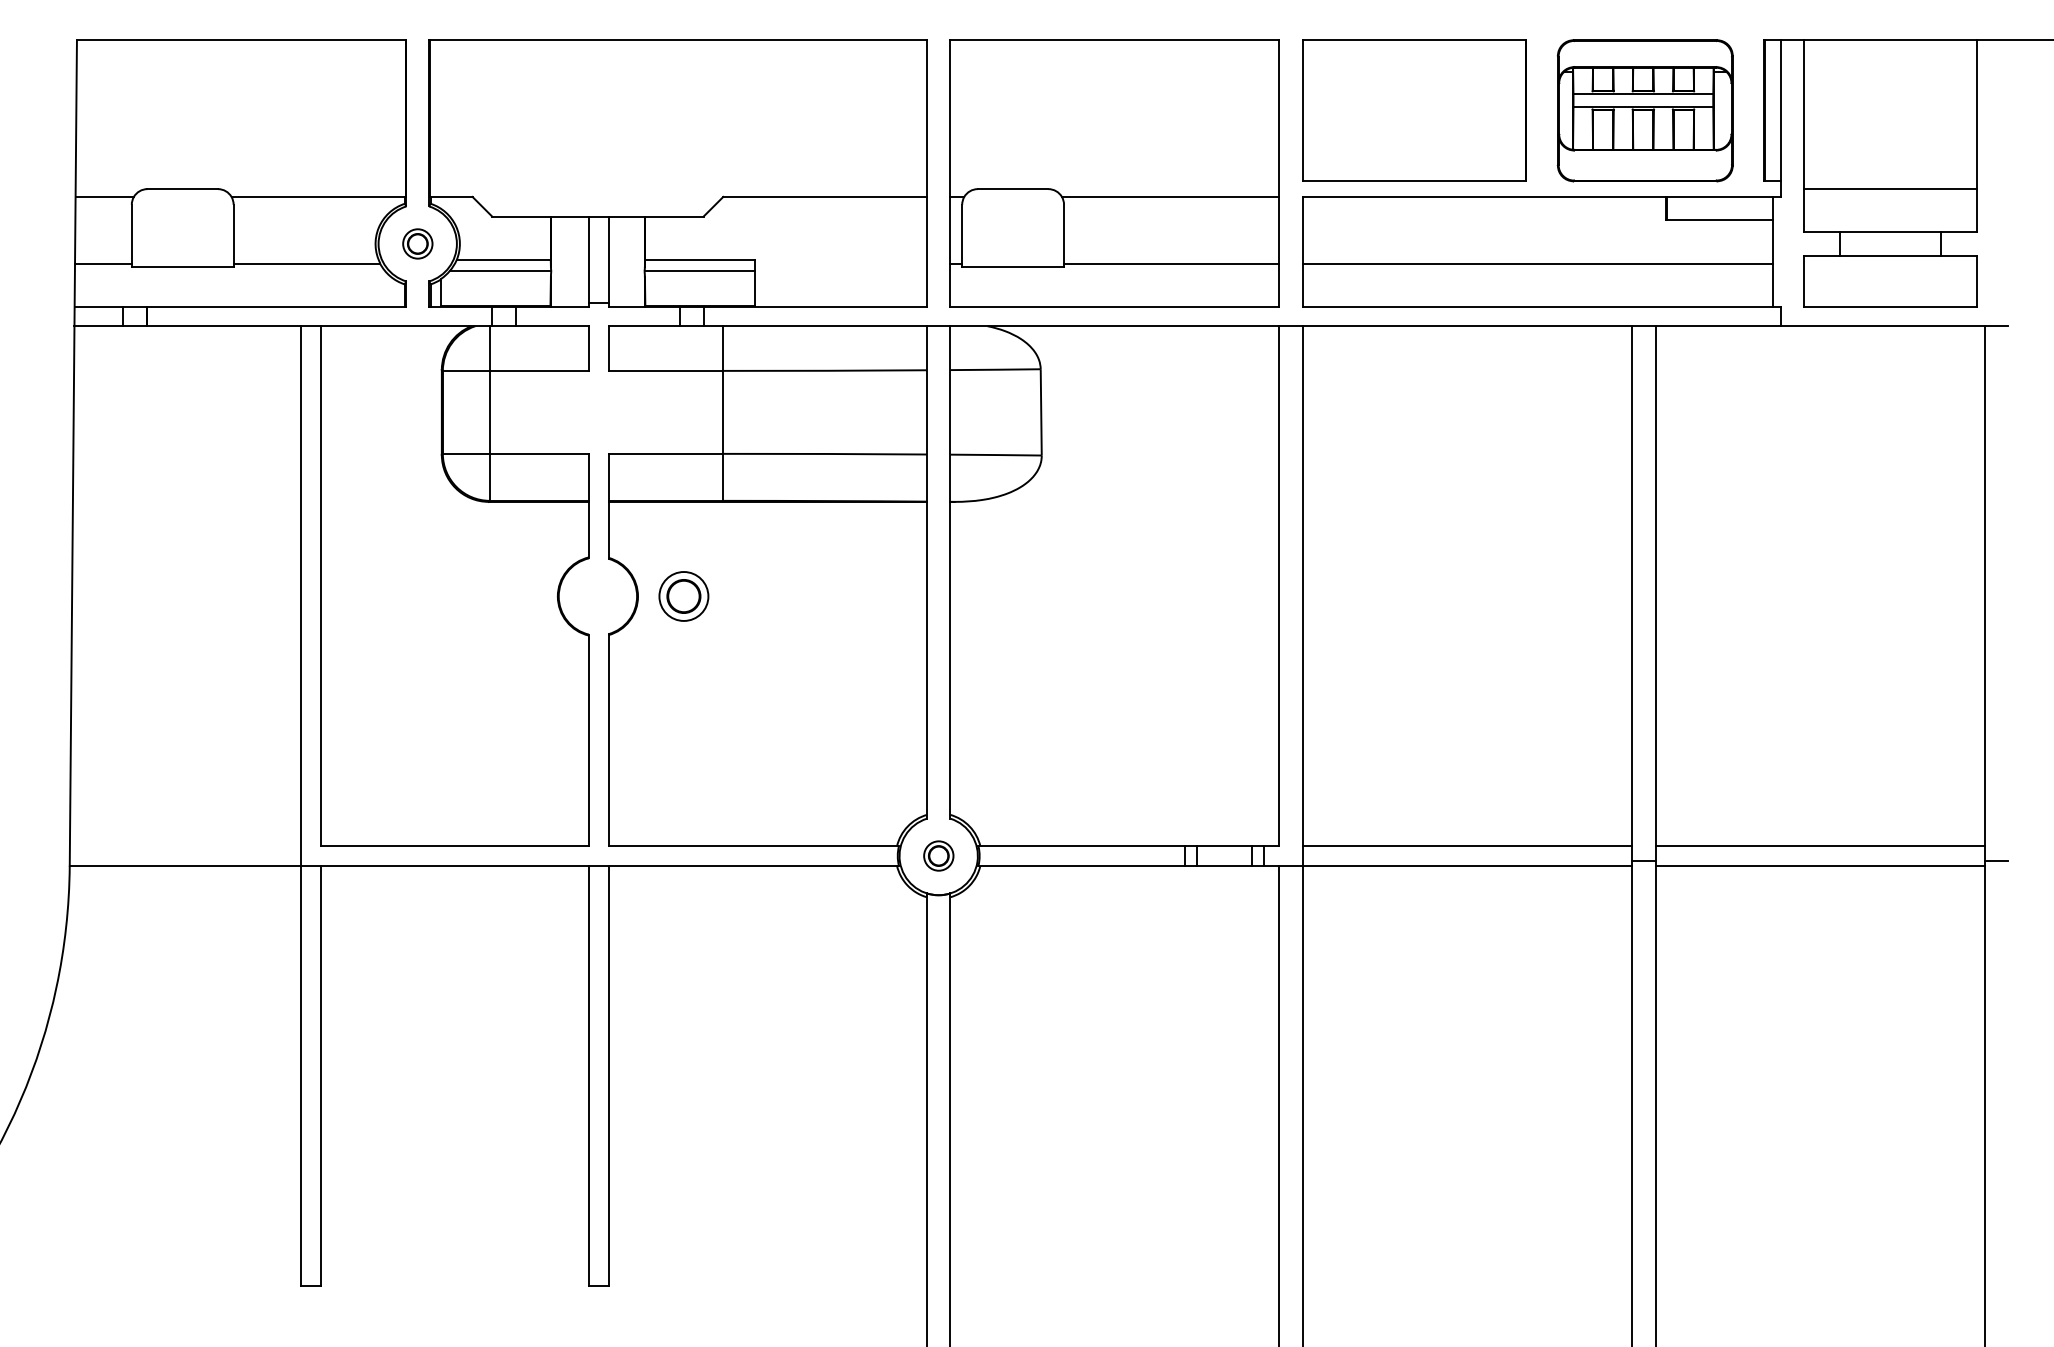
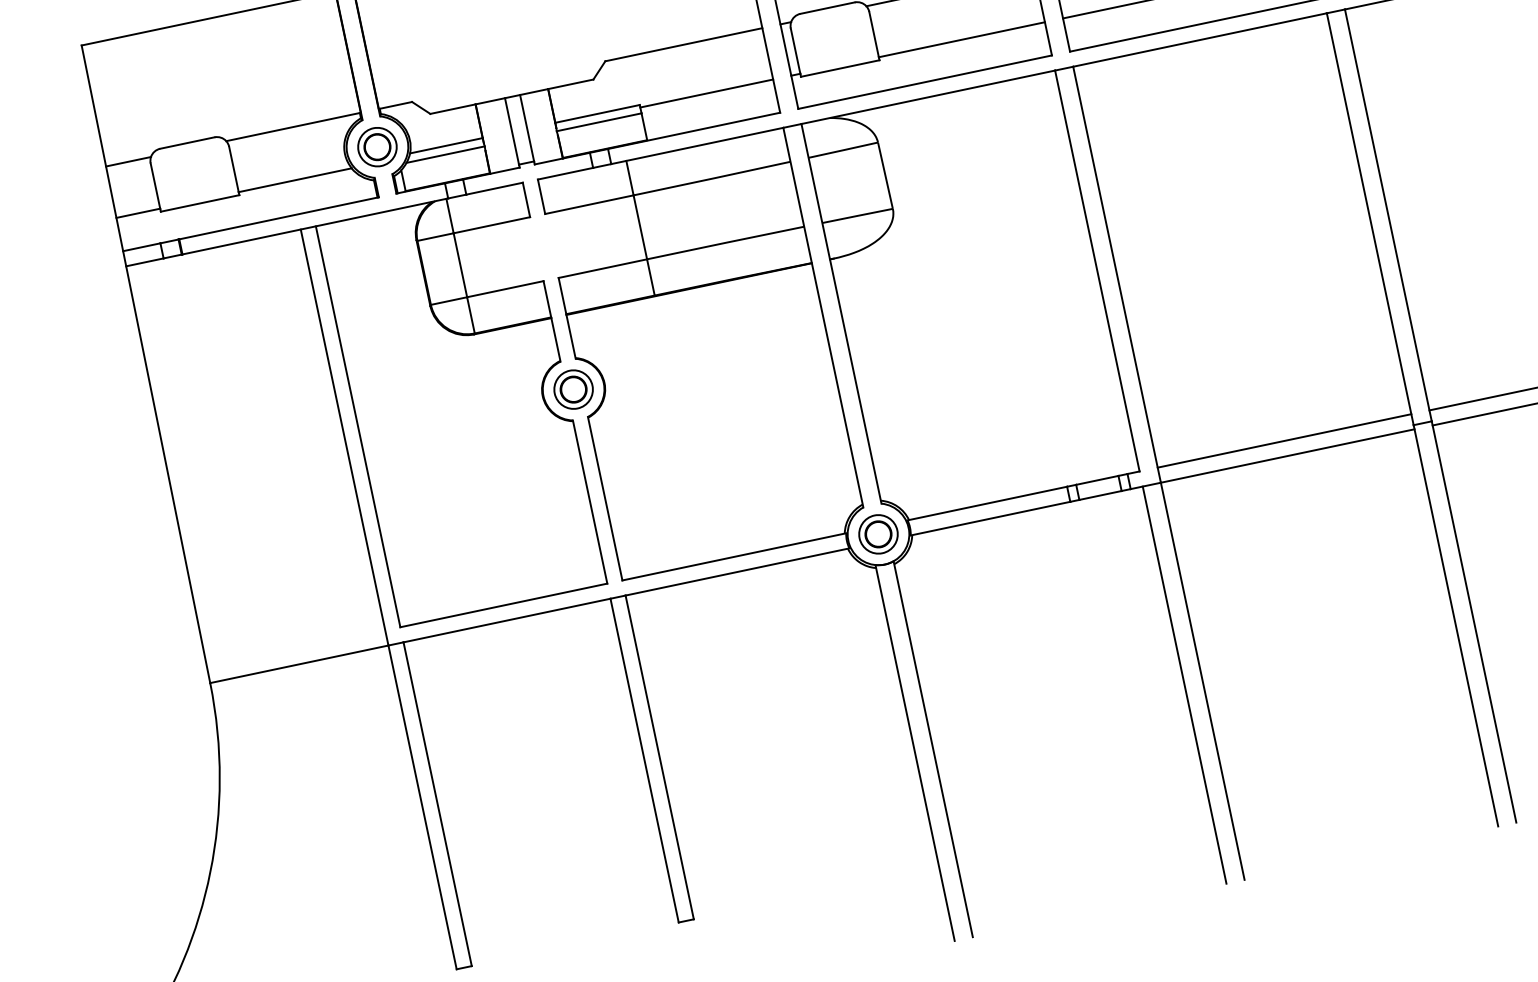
part: (417, 243) -> (377, 146), size x1.67
line: (840, 263) -> (706, 93), added
part: (683, 596) -> (573, 389), moved
part: (938, 855) -> (878, 533), size x1.67

